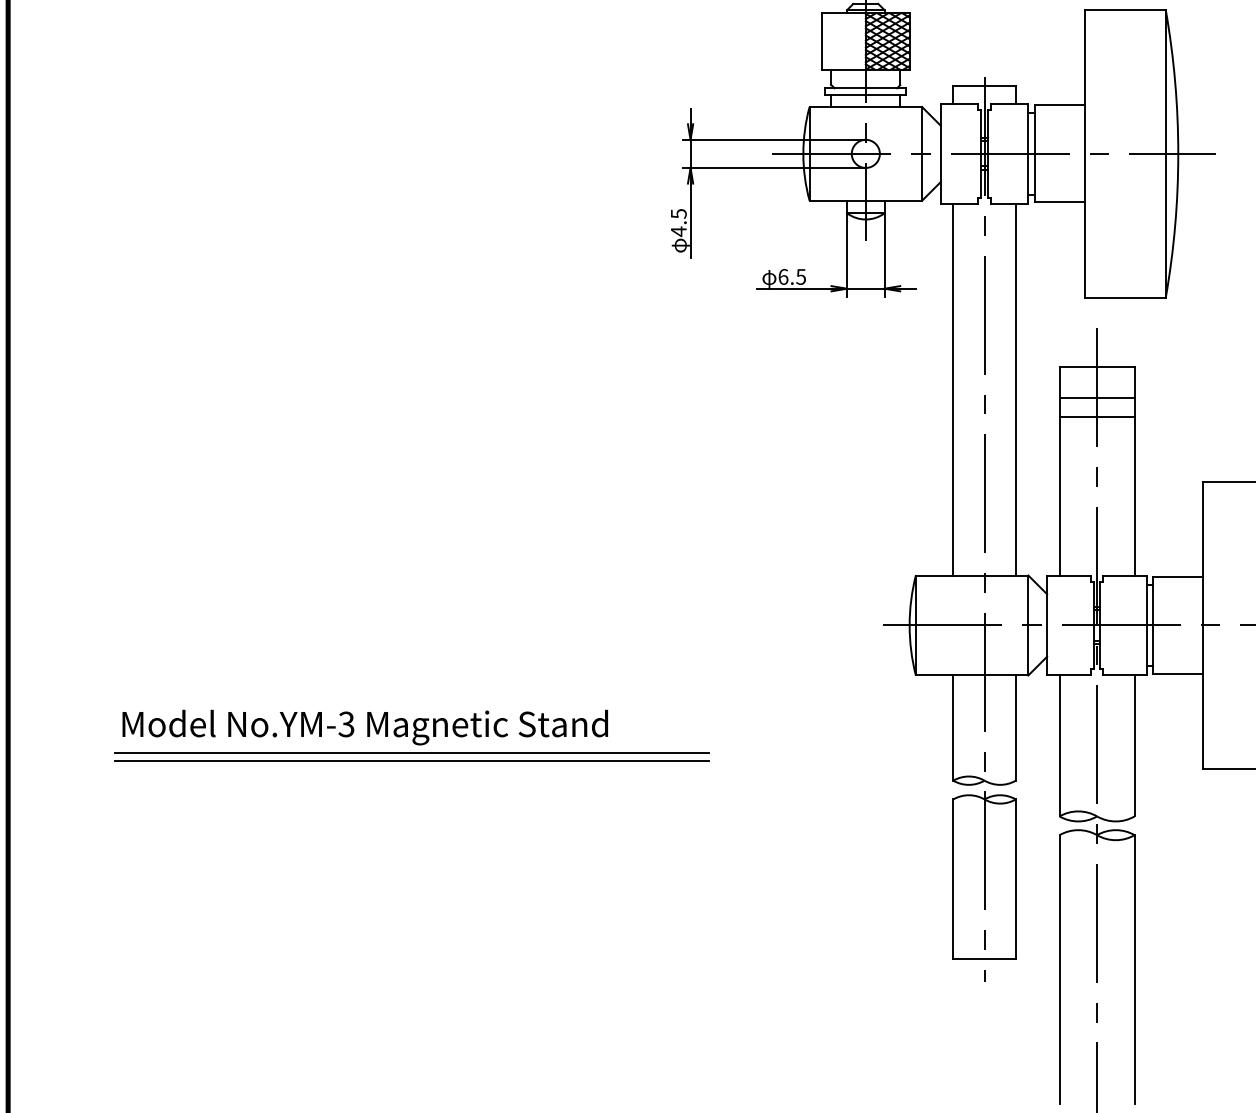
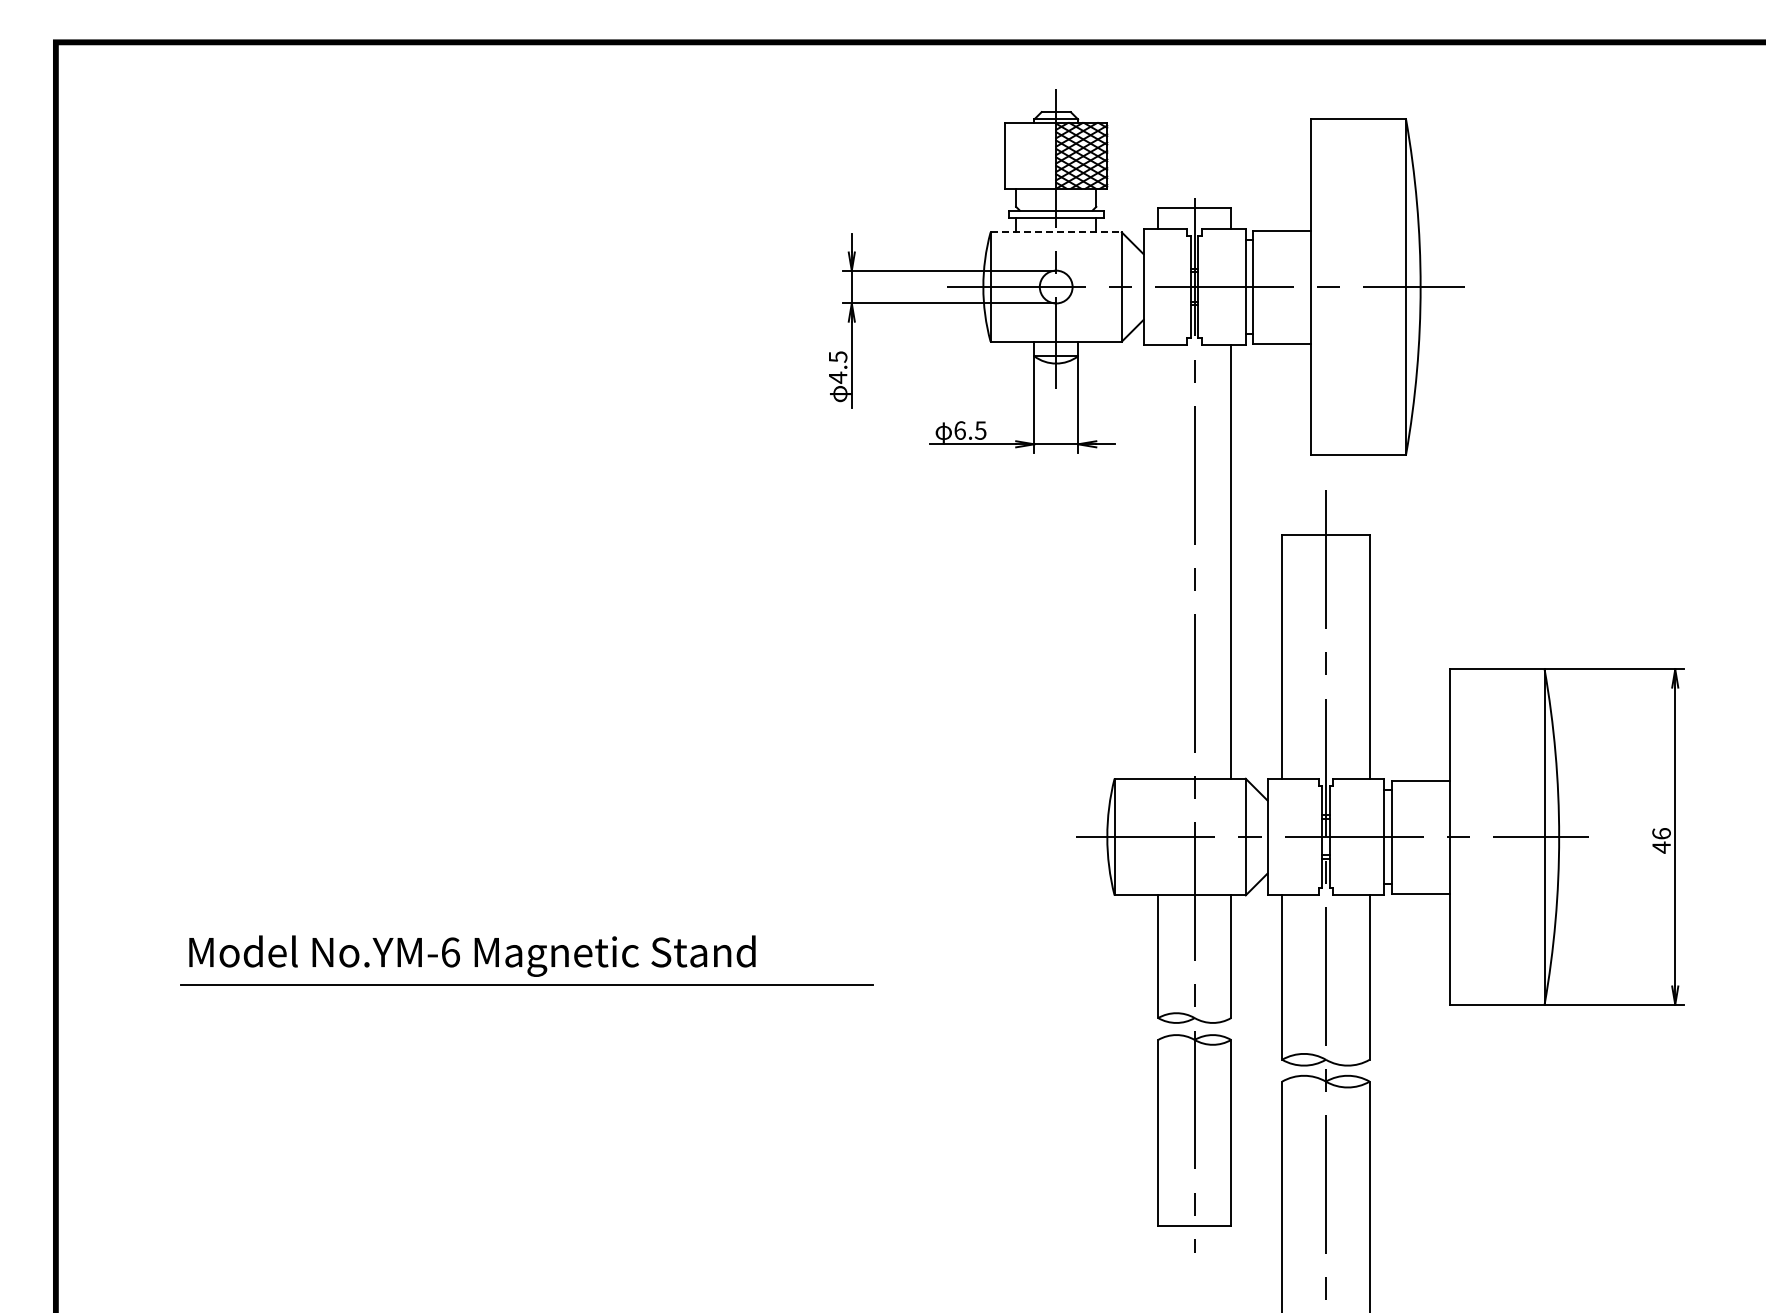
line: (866, 107) -> (1056, 232), solid -> dashed
line: (953, 389) -> (1158, 561), removed
line: (1096, 397) -> (1325, 571), removed
line: (1096, 416) -> (1325, 593), removed
text: (346, 724) -> (450, 952), No.YM-3 -> No.YM-6
line: (411, 760) -> (526, 994), removed

